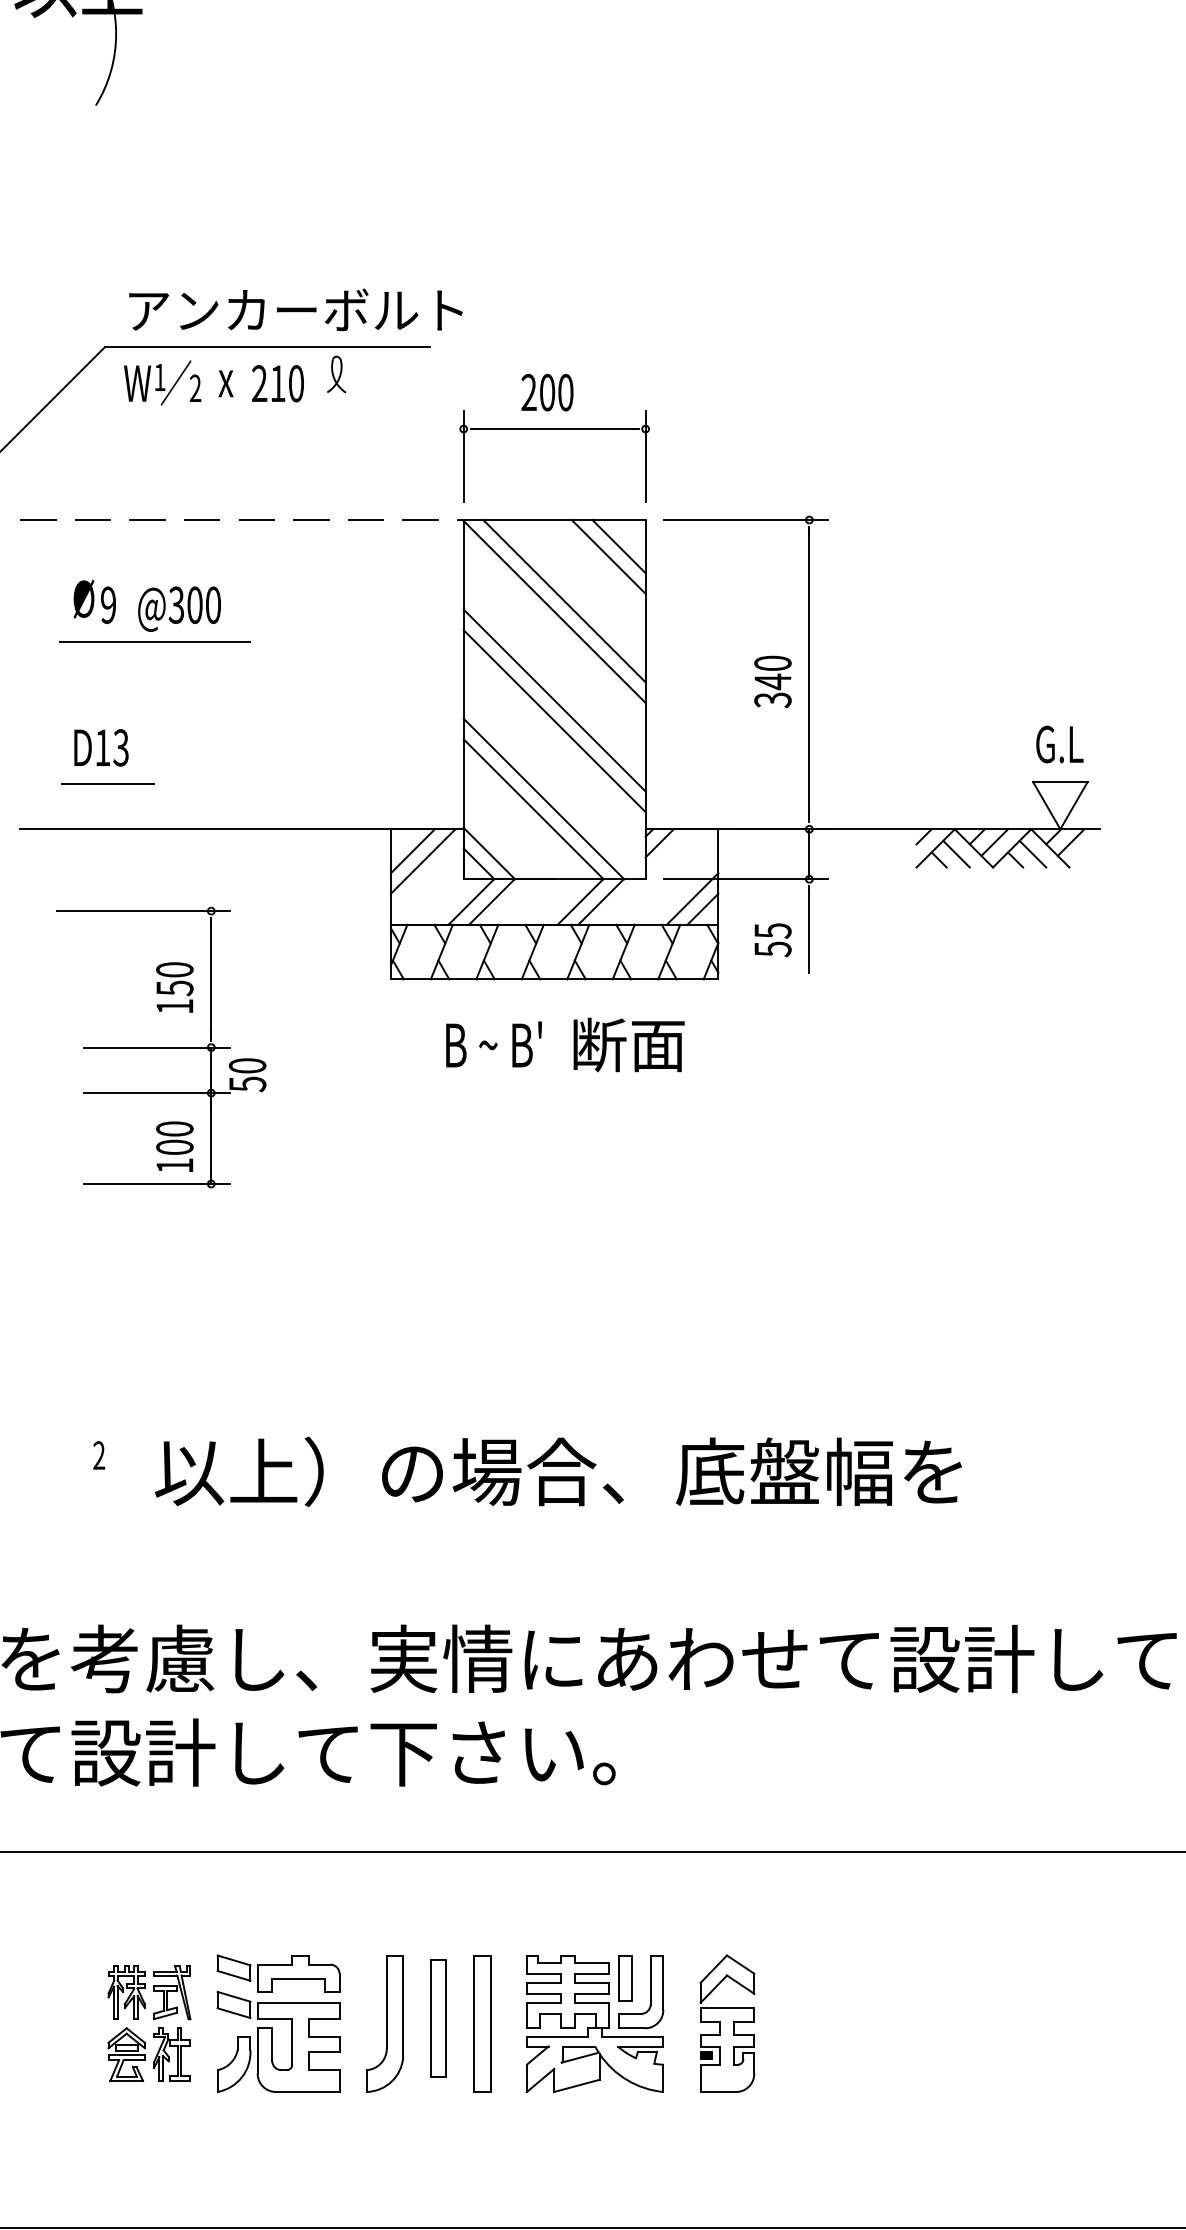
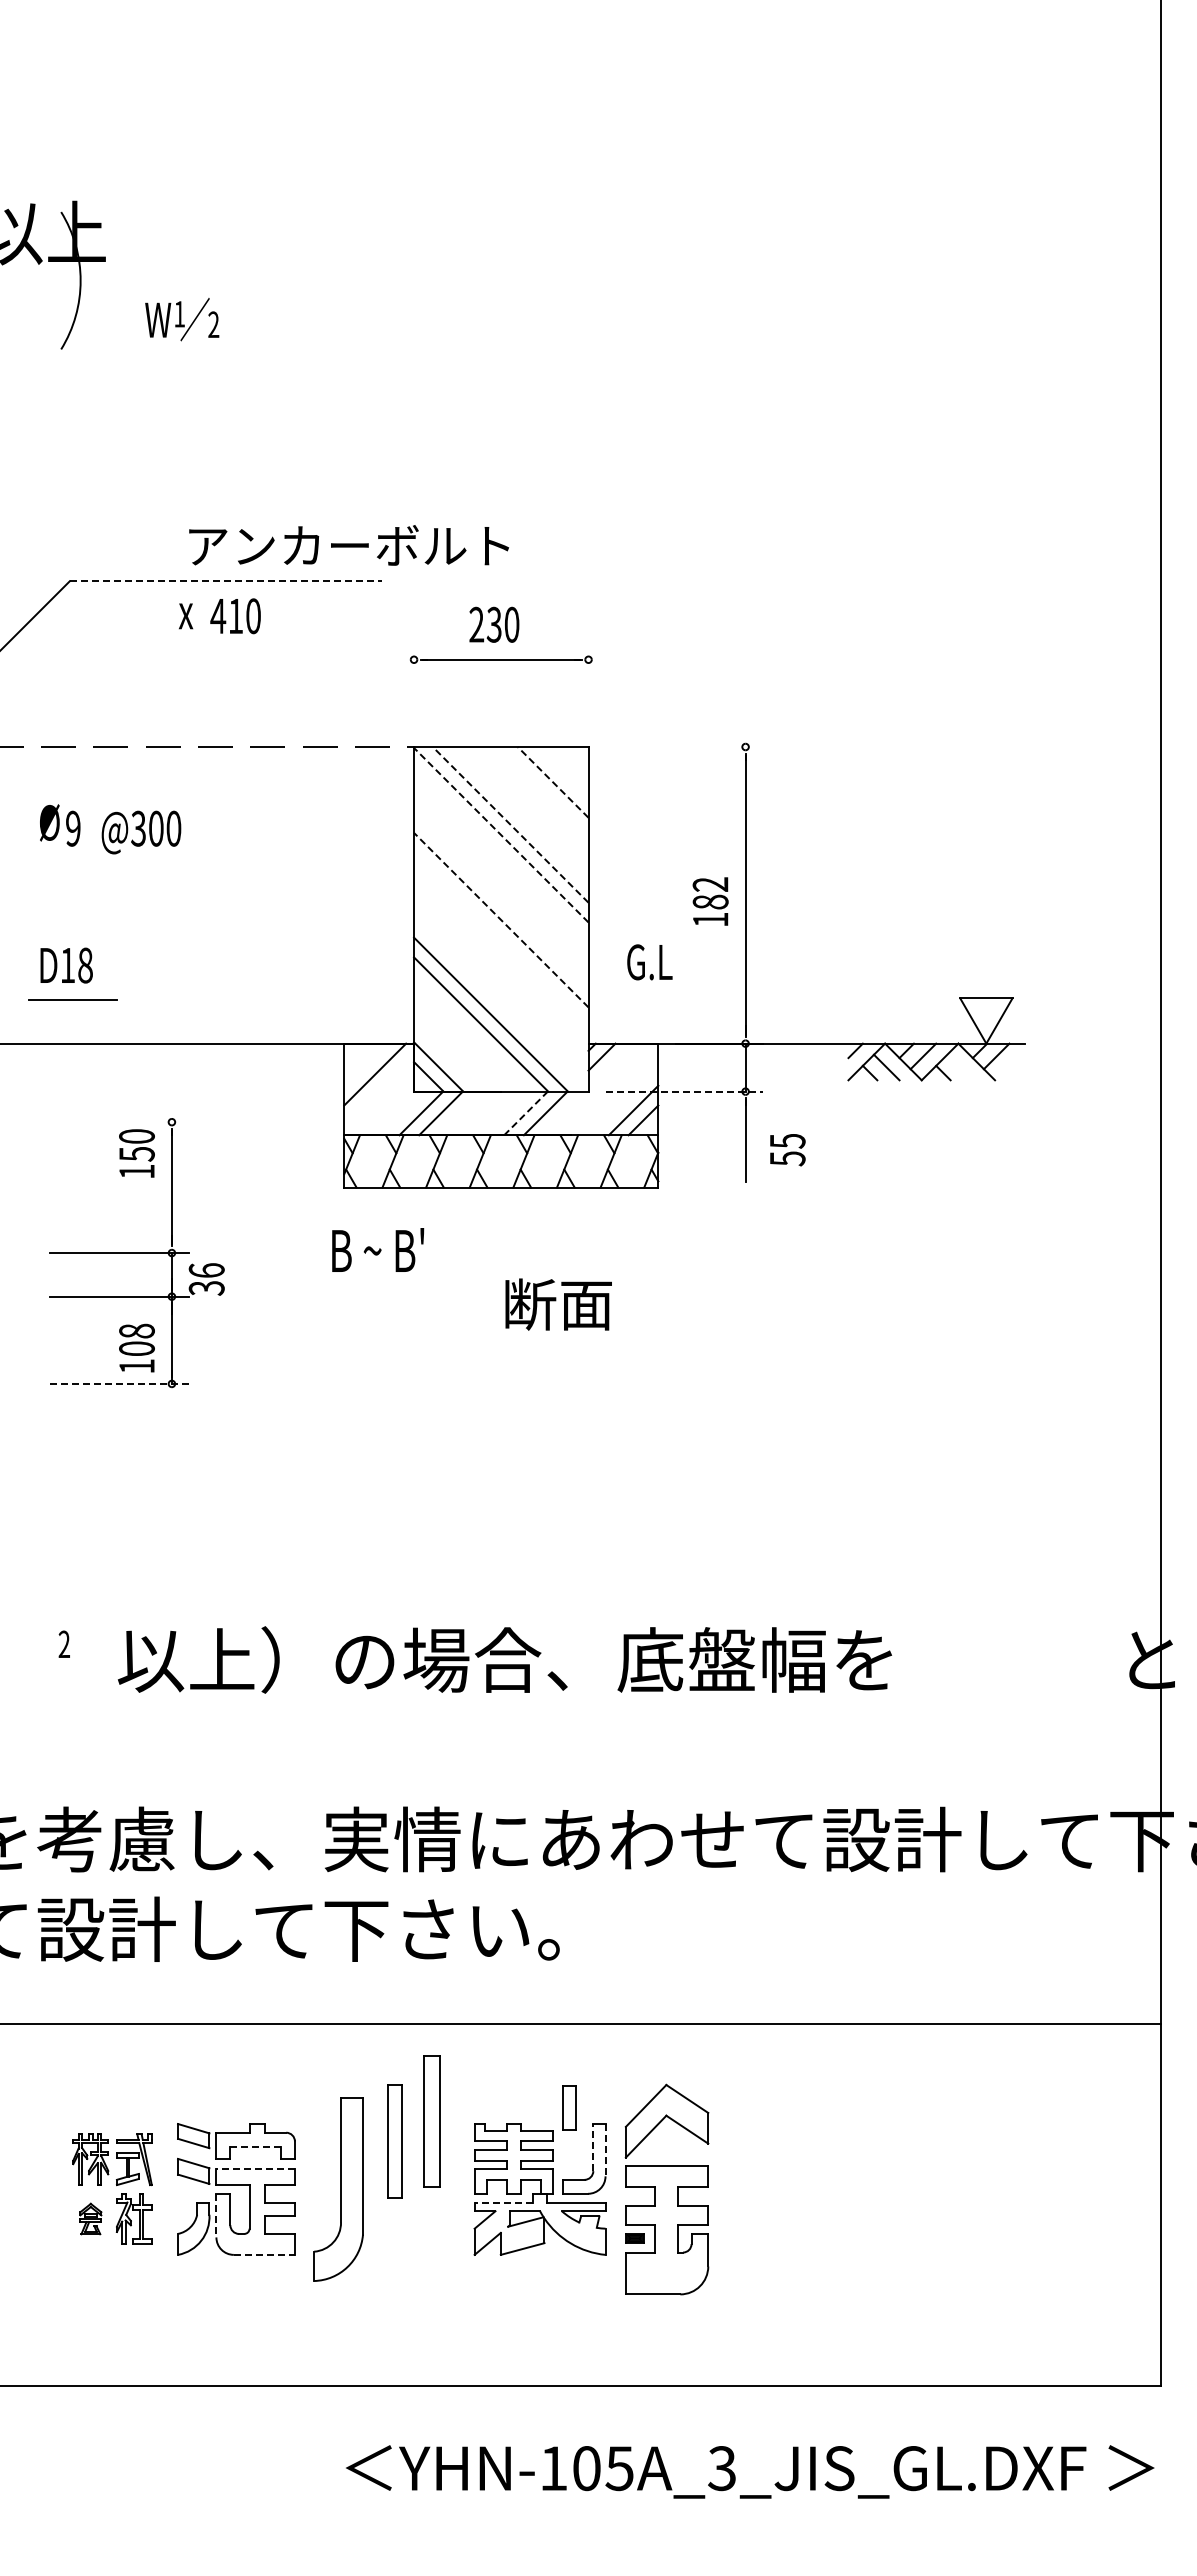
text: (295, 309) -> (348, 545), moved
line: (267, 347) -> (225, 581), solid -> dashed
part: (337, 374) -> (292, 607), removed
text: (162, 382) -> (182, 319), moved
text: (259, 382) -> (218, 615), 210 -> 410
text: (546, 392) -> (493, 624), 200 -> 230
line: (464, 455) -> (414, 685), removed
line: (645, 455) -> (588, 685), removed
line: (745, 520) -> (684, 747), removed
line: (618, 546) -> (562, 772), removed
line: (608, 557) -> (552, 782), solid -> dashed
line: (564, 600) -> (510, 824), solid -> dashed
line: (553, 611) -> (500, 834), solid -> dashed
line: (154, 641) -> (117, 863), removed
text: (772, 682) -> (710, 902), 340 -> 182
line: (553, 699) -> (500, 919), solid -> dashed
line: (554, 720) -> (501, 939), removed
text: (1059, 744) -> (649, 962), moved
text: (121, 747) -> (85, 965), D13 -> D18
line: (413, 851) -> (365, 1064), removed
line: (1032, 854) -> (959, 1067), removed
line: (745, 879) -> (684, 1091), solid -> dashed
line: (580, 902) -> (526, 1113), solid -> dashed
line: (143, 911) -> (106, 1122), removed
text: (772, 940) -> (787, 1150), moved
text: (174, 987) -> (136, 1153), moved
text: (494, 1043) -> (378, 1249), moved
text: (628, 1044) -> (558, 1304), moved
text: (247, 1074) -> (206, 1278), 50 -> 36
text: (174, 1128) -> (136, 1330), 100 -> 108
line: (156, 1183) -> (119, 1383), solid -> dashed
part: (625, 1977) -> (569, 2107), moved
line: (298, 1978) -> (255, 2146), solid -> dashed
line: (650, 1980) -> (593, 2147), solid -> dashed
line: (663, 1983) -> (605, 2150), solid -> dashed
line: (298, 2002) -> (255, 2169), solid -> dashed
part: (438, 2018) -> (394, 2141), moved
part: (726, 2022) -> (666, 2188), size x1.6
part: (384, 2023) -> (338, 2189), size x1.4
part: (481, 2023) -> (431, 2121), moved
line: (556, 2037) -> (503, 2202), solid -> dashed
line: (257, 2050) -> (216, 2215), solid -> dashed
part: (126, 2054) -> (90, 2218), size x0.6
line: (307, 2091) -> (264, 2254), solid -> dashed

